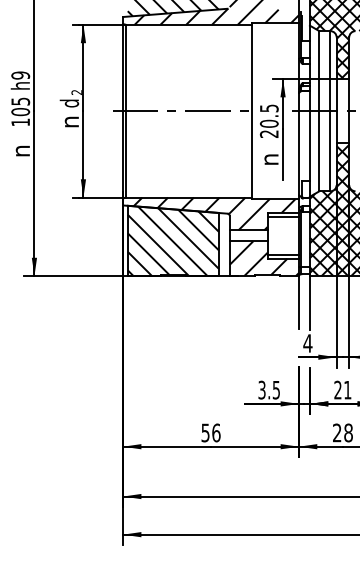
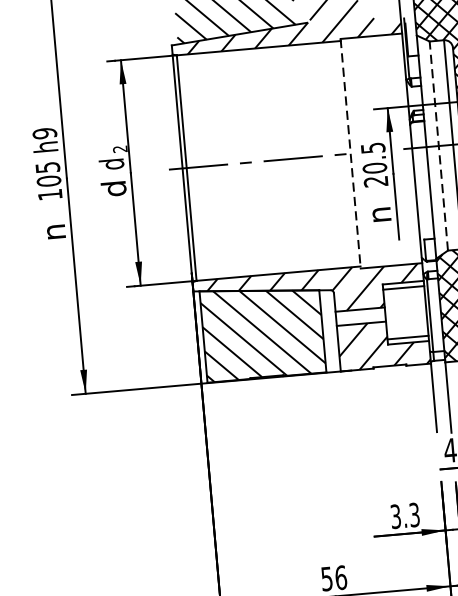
line: (319, 110) -> (438, 145), solid -> dashed
line: (251, 111) -> (350, 154), solid -> dashed
text: (69, 121) -> (113, 187), n -> d
text: (276, 389) -> (414, 514), 3.5 -> 3.3

